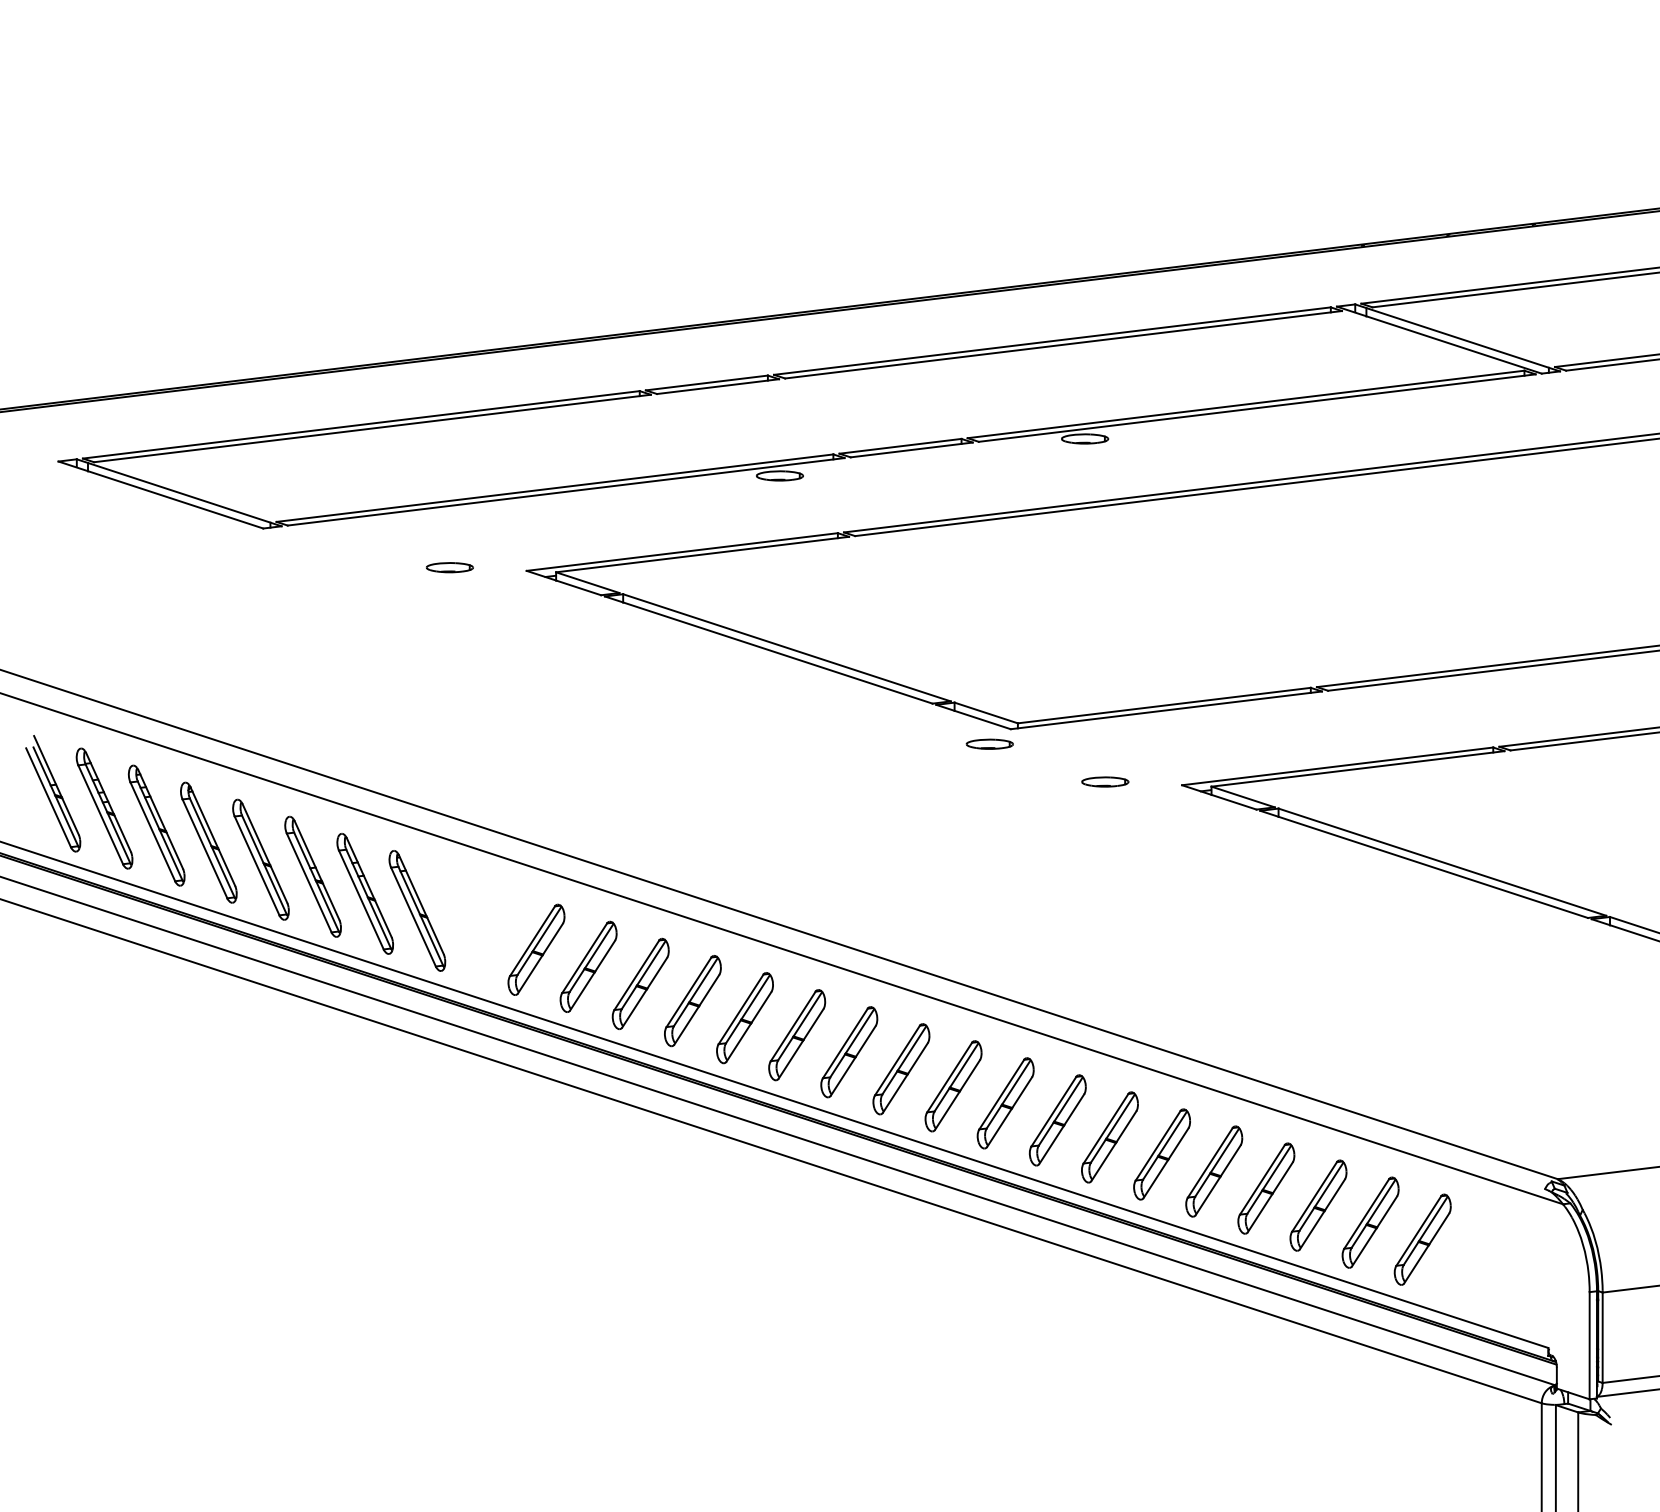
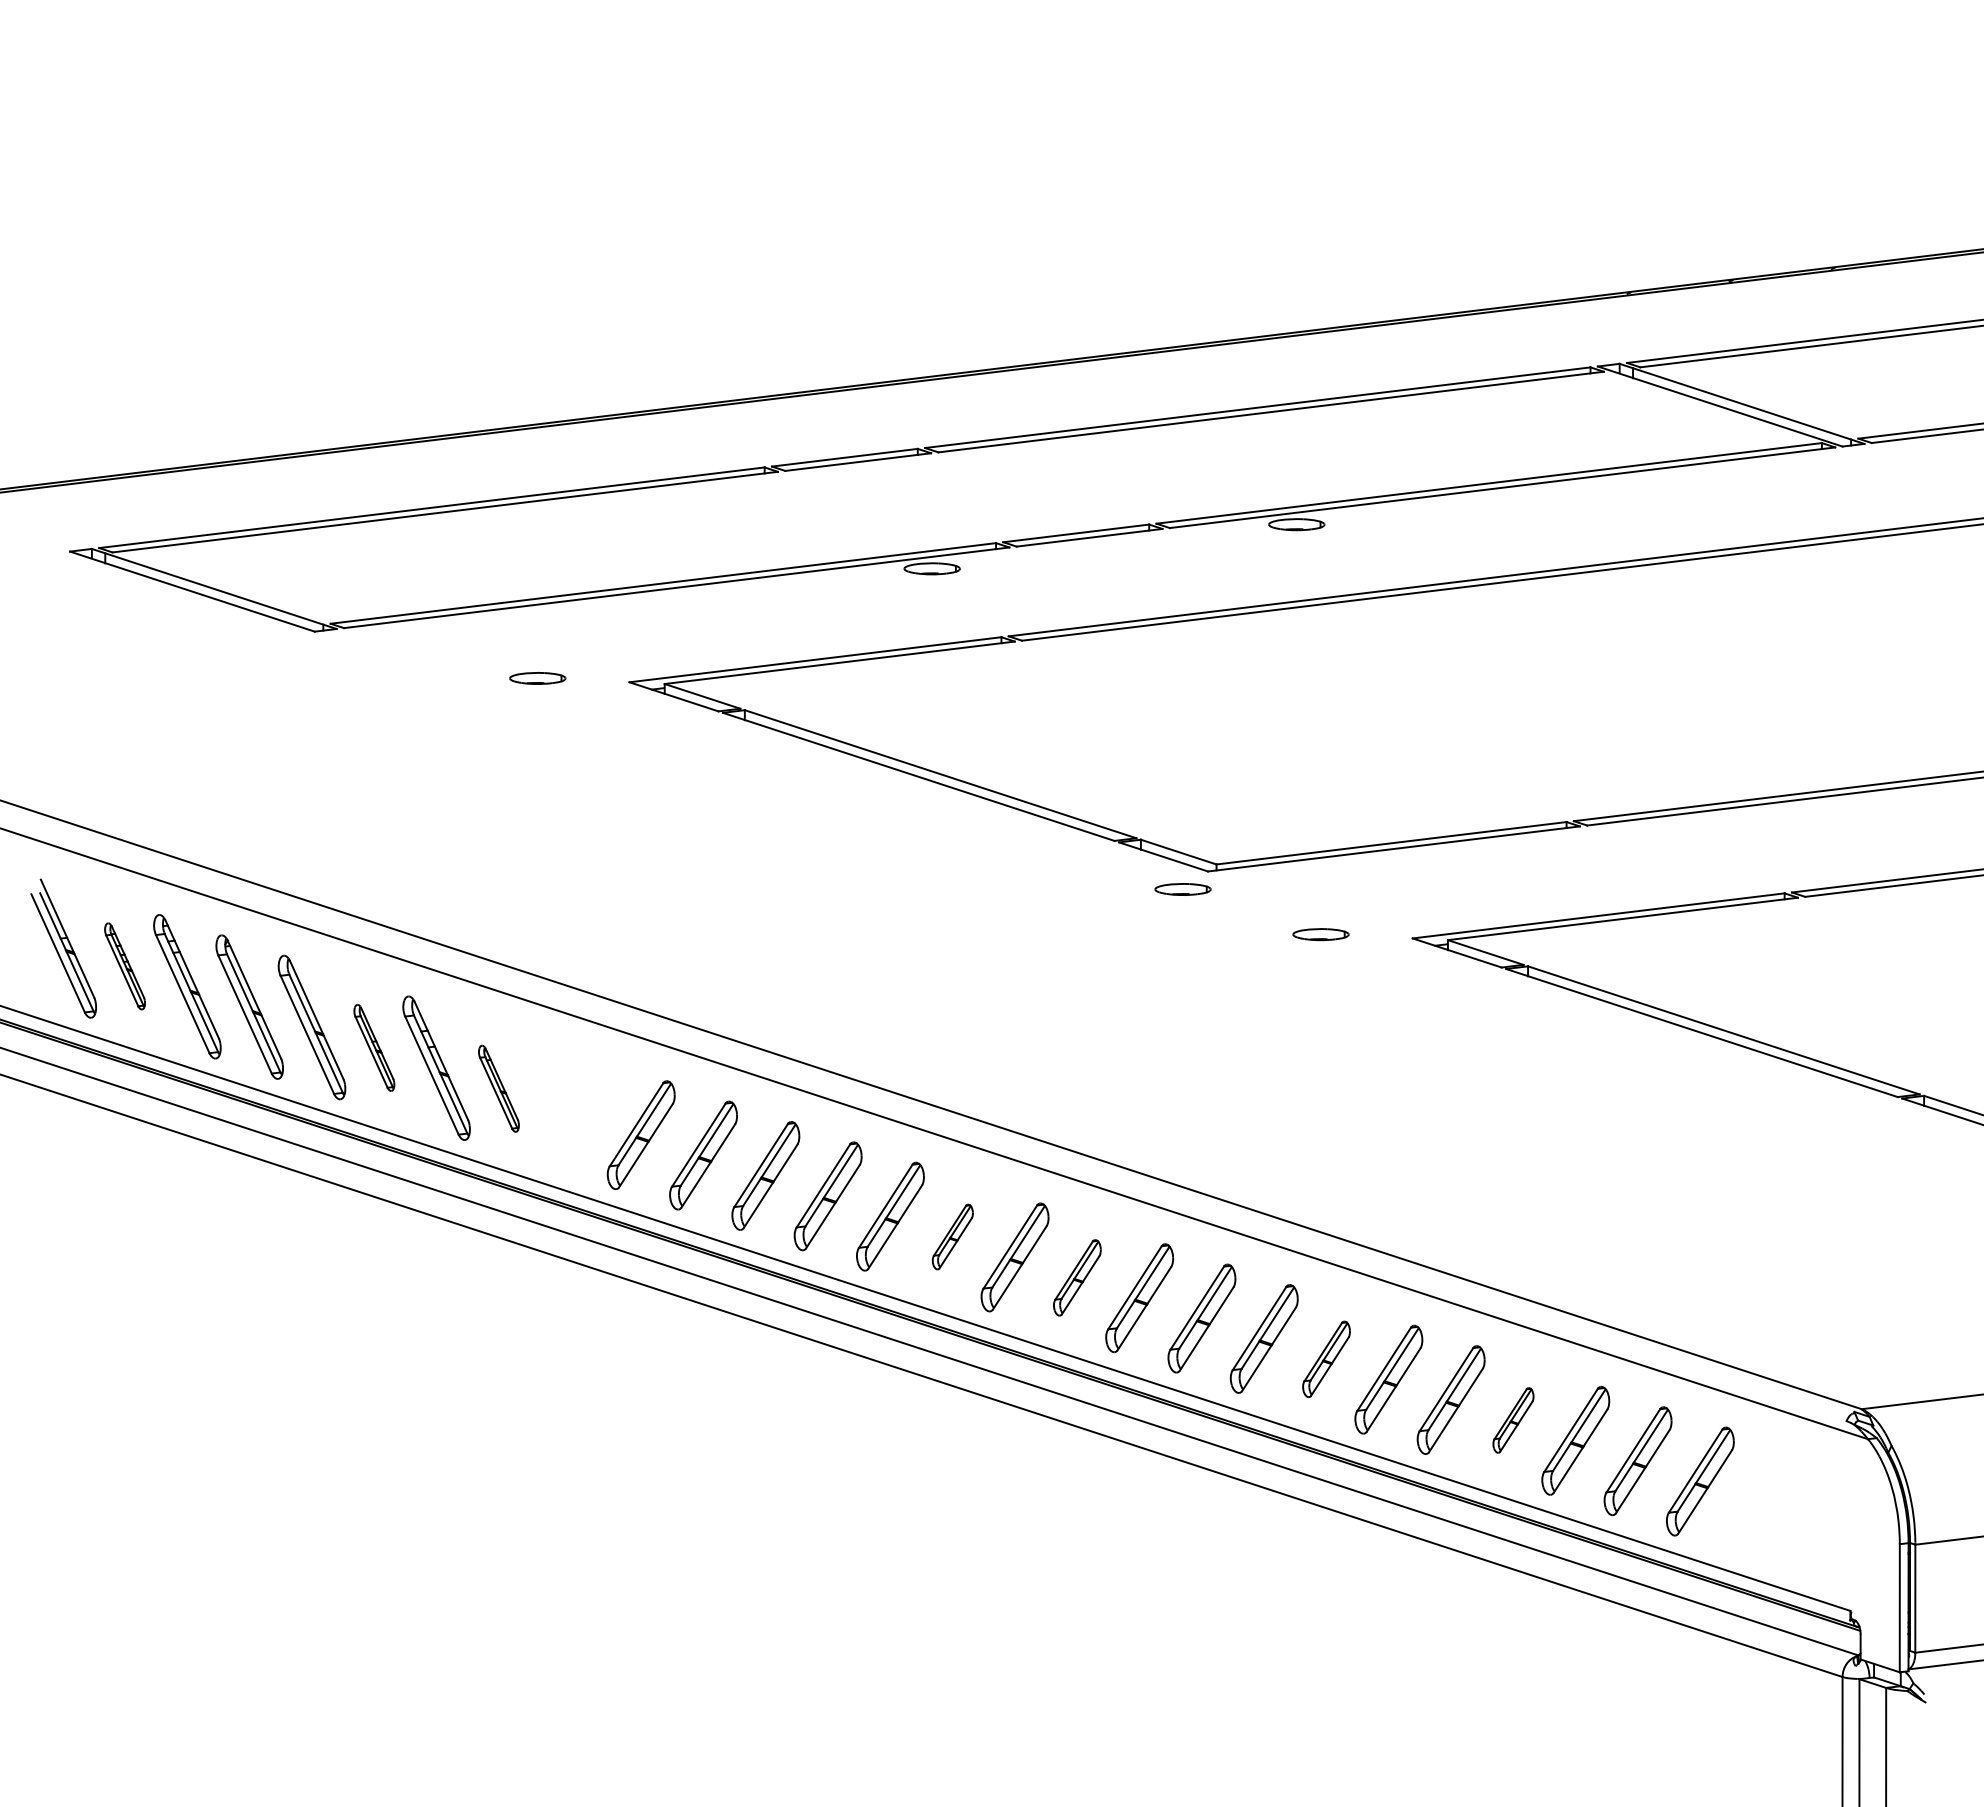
part: (104, 808) -> (124, 966), size x0.6
part: (313, 876) -> (374, 1047), size x0.6
part: (417, 910) -> (498, 1088), size x0.6
part: (796, 1034) -> (952, 1236), size x0.6
part: (901, 1068) -> (1077, 1277), size x0.7
part: (1109, 1137) -> (1326, 1359), size x0.7
part: (1266, 1188) -> (1513, 1420), size x0.6

